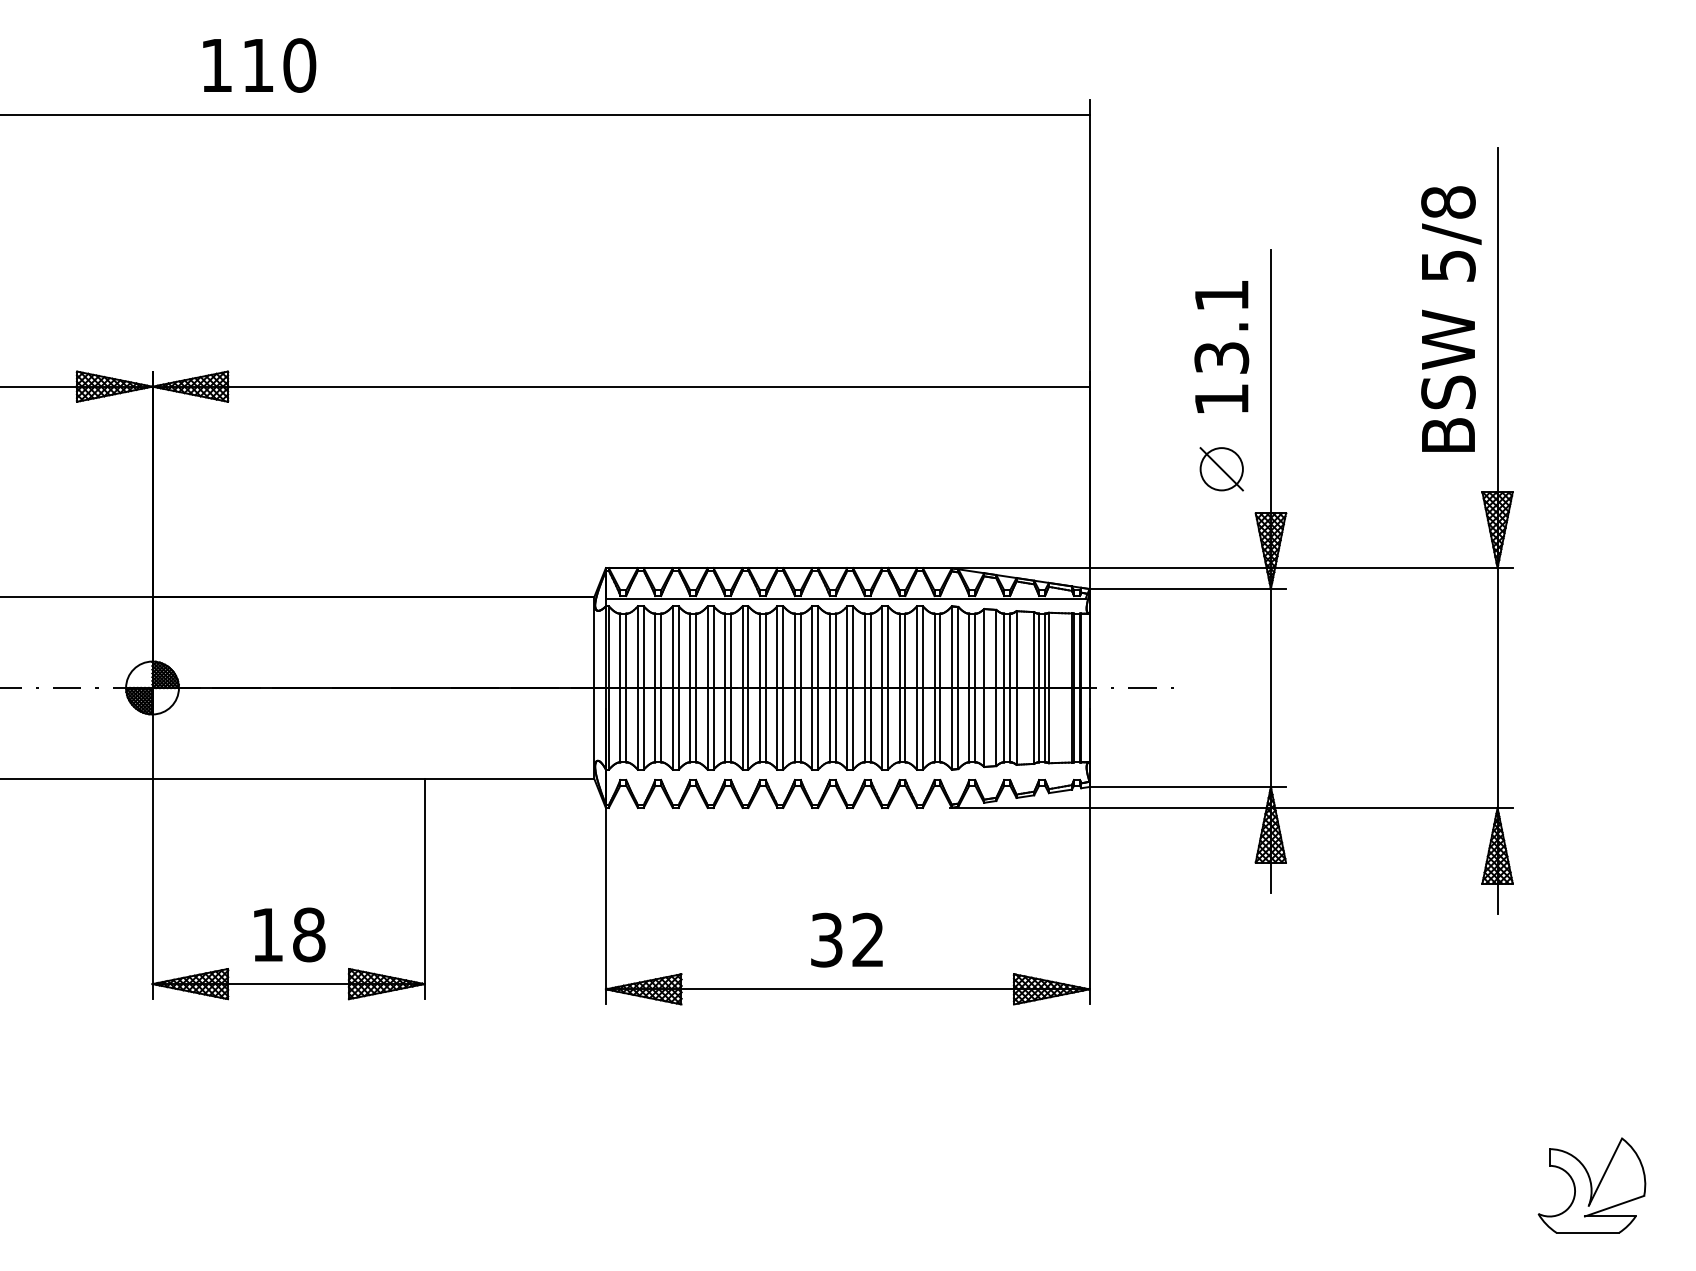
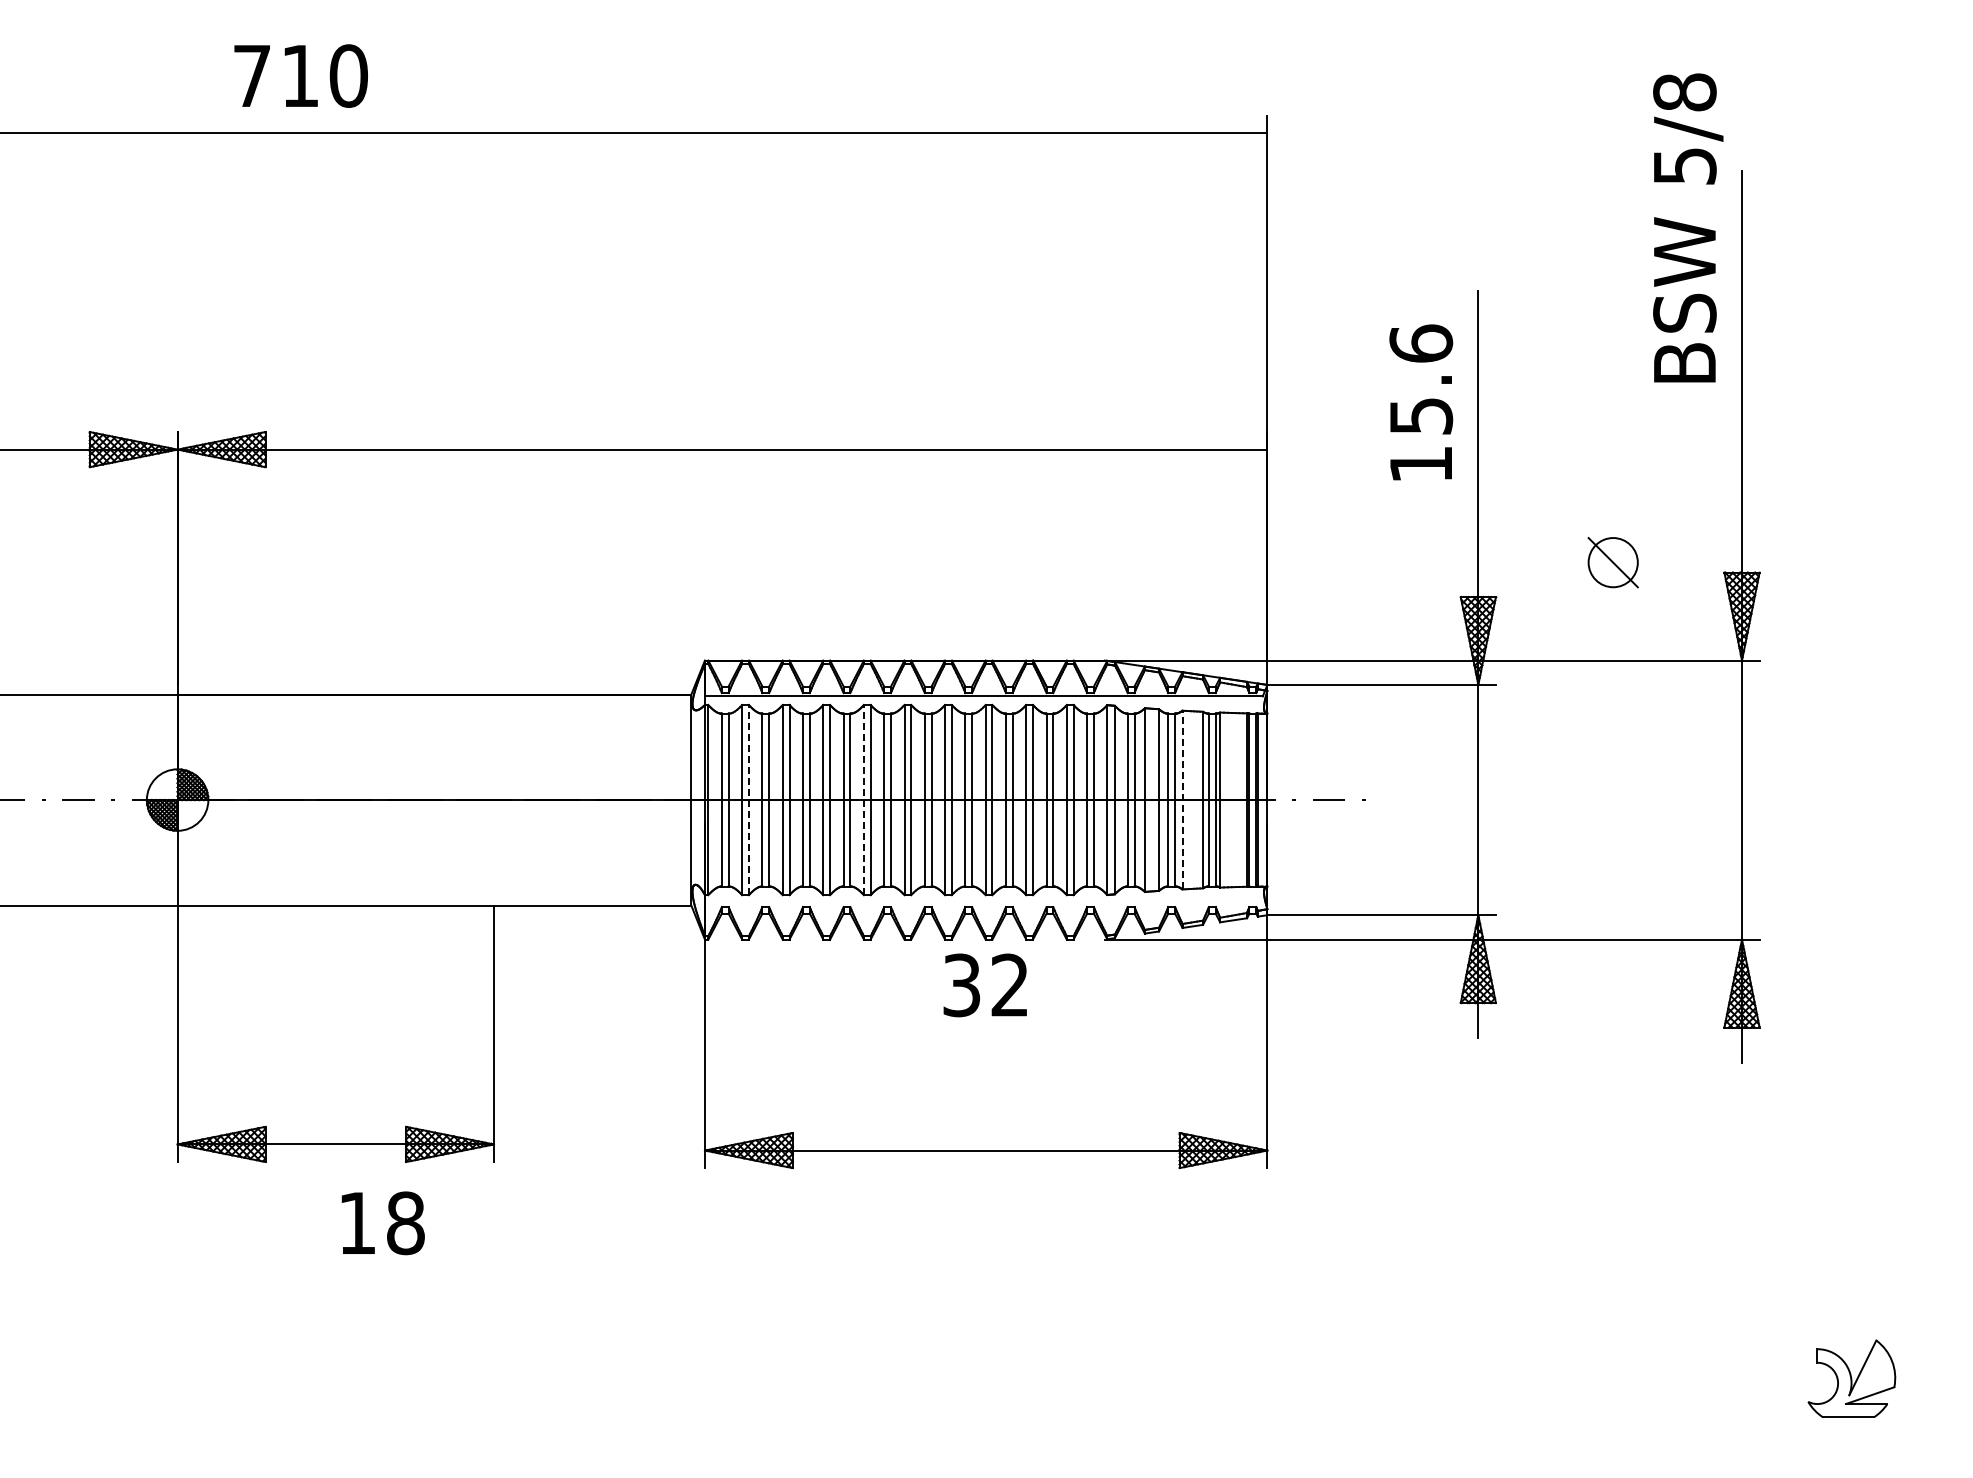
text: (216, 65) -> (251, 75), 110 -> 710
text: (1451, 318) -> (1688, 227), moved
text: (1222, 326) -> (1421, 379), 13.1 -> 15.6
part: (1221, 469) -> (1612, 562), moved
line: (643, 687) -> (748, 799), solid -> dashed
line: (742, 687) -> (863, 799), solid -> dashed
line: (1016, 687) -> (1182, 799), solid -> dashed
text: (289, 935) -> (382, 1223), moved
text: (846, 940) -> (984, 985), moved
part: (1591, 1185) -> (1851, 1378), size x0.7

